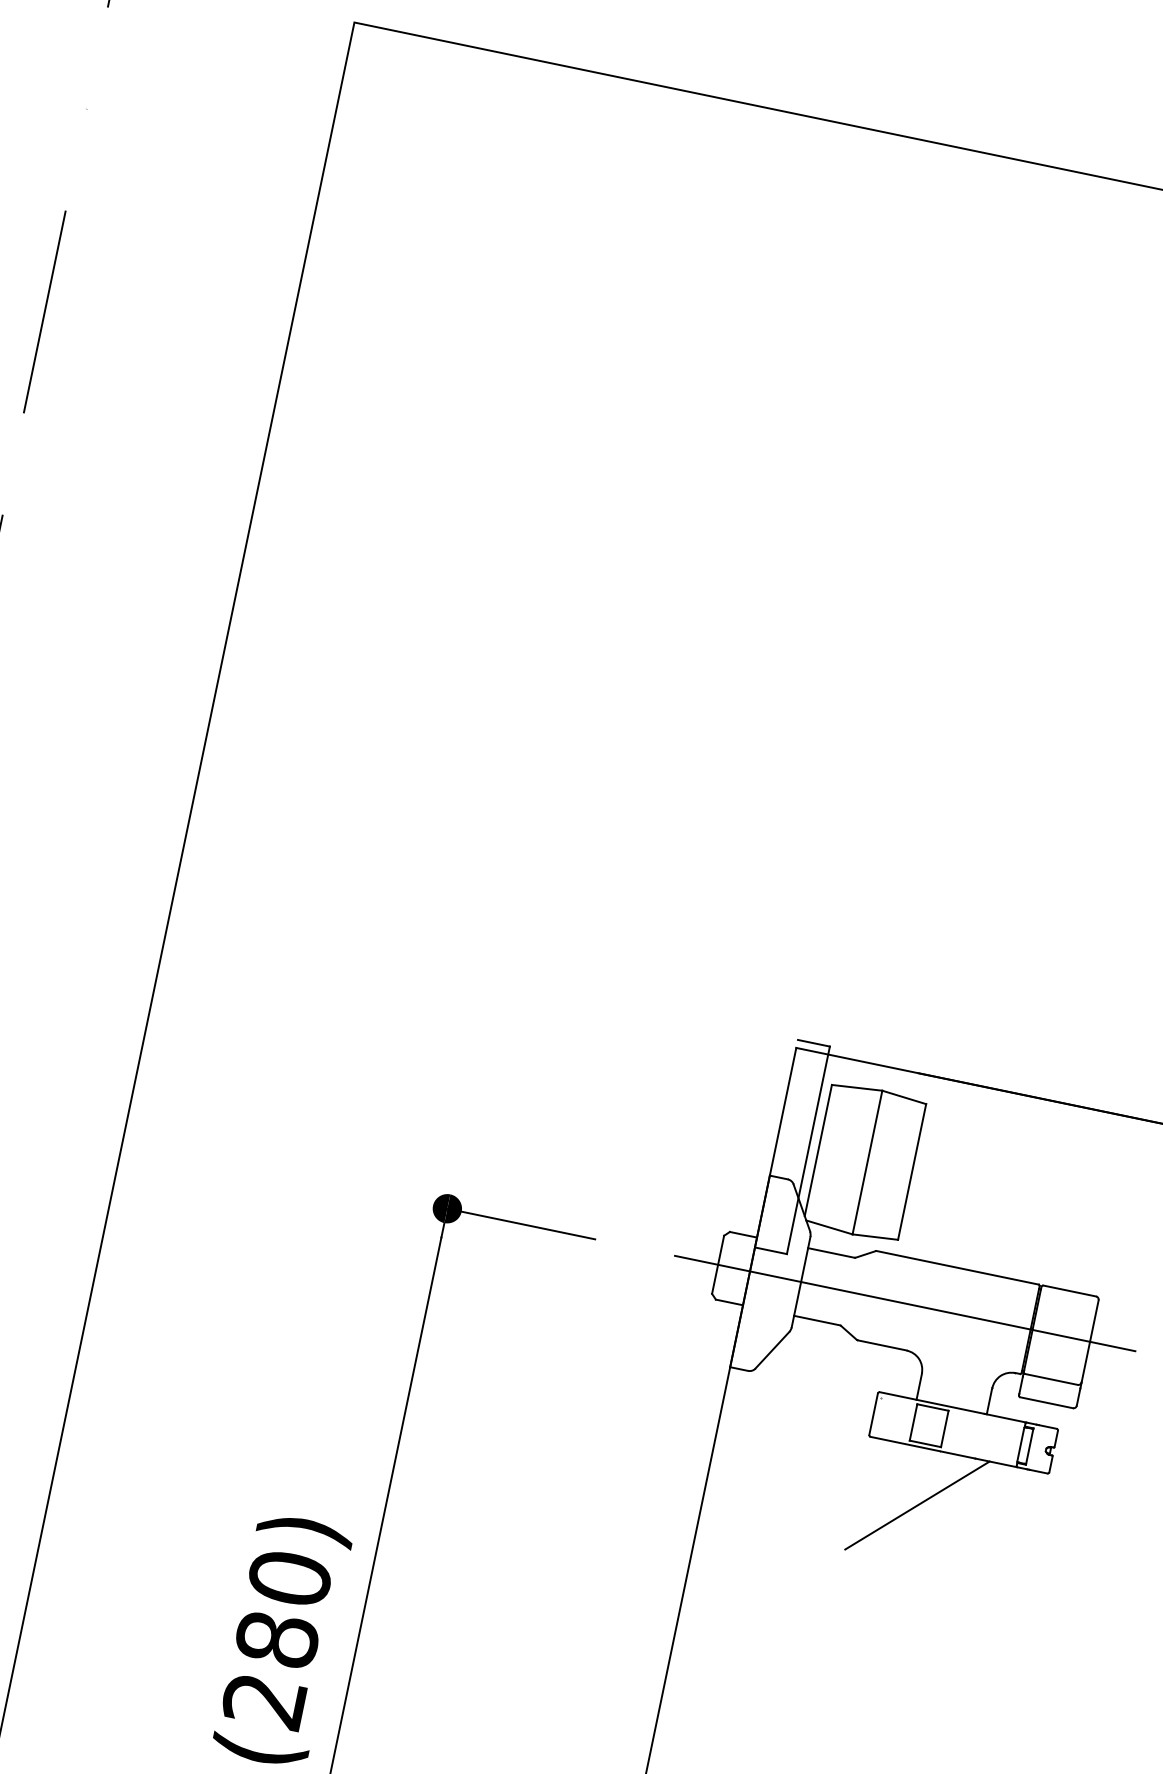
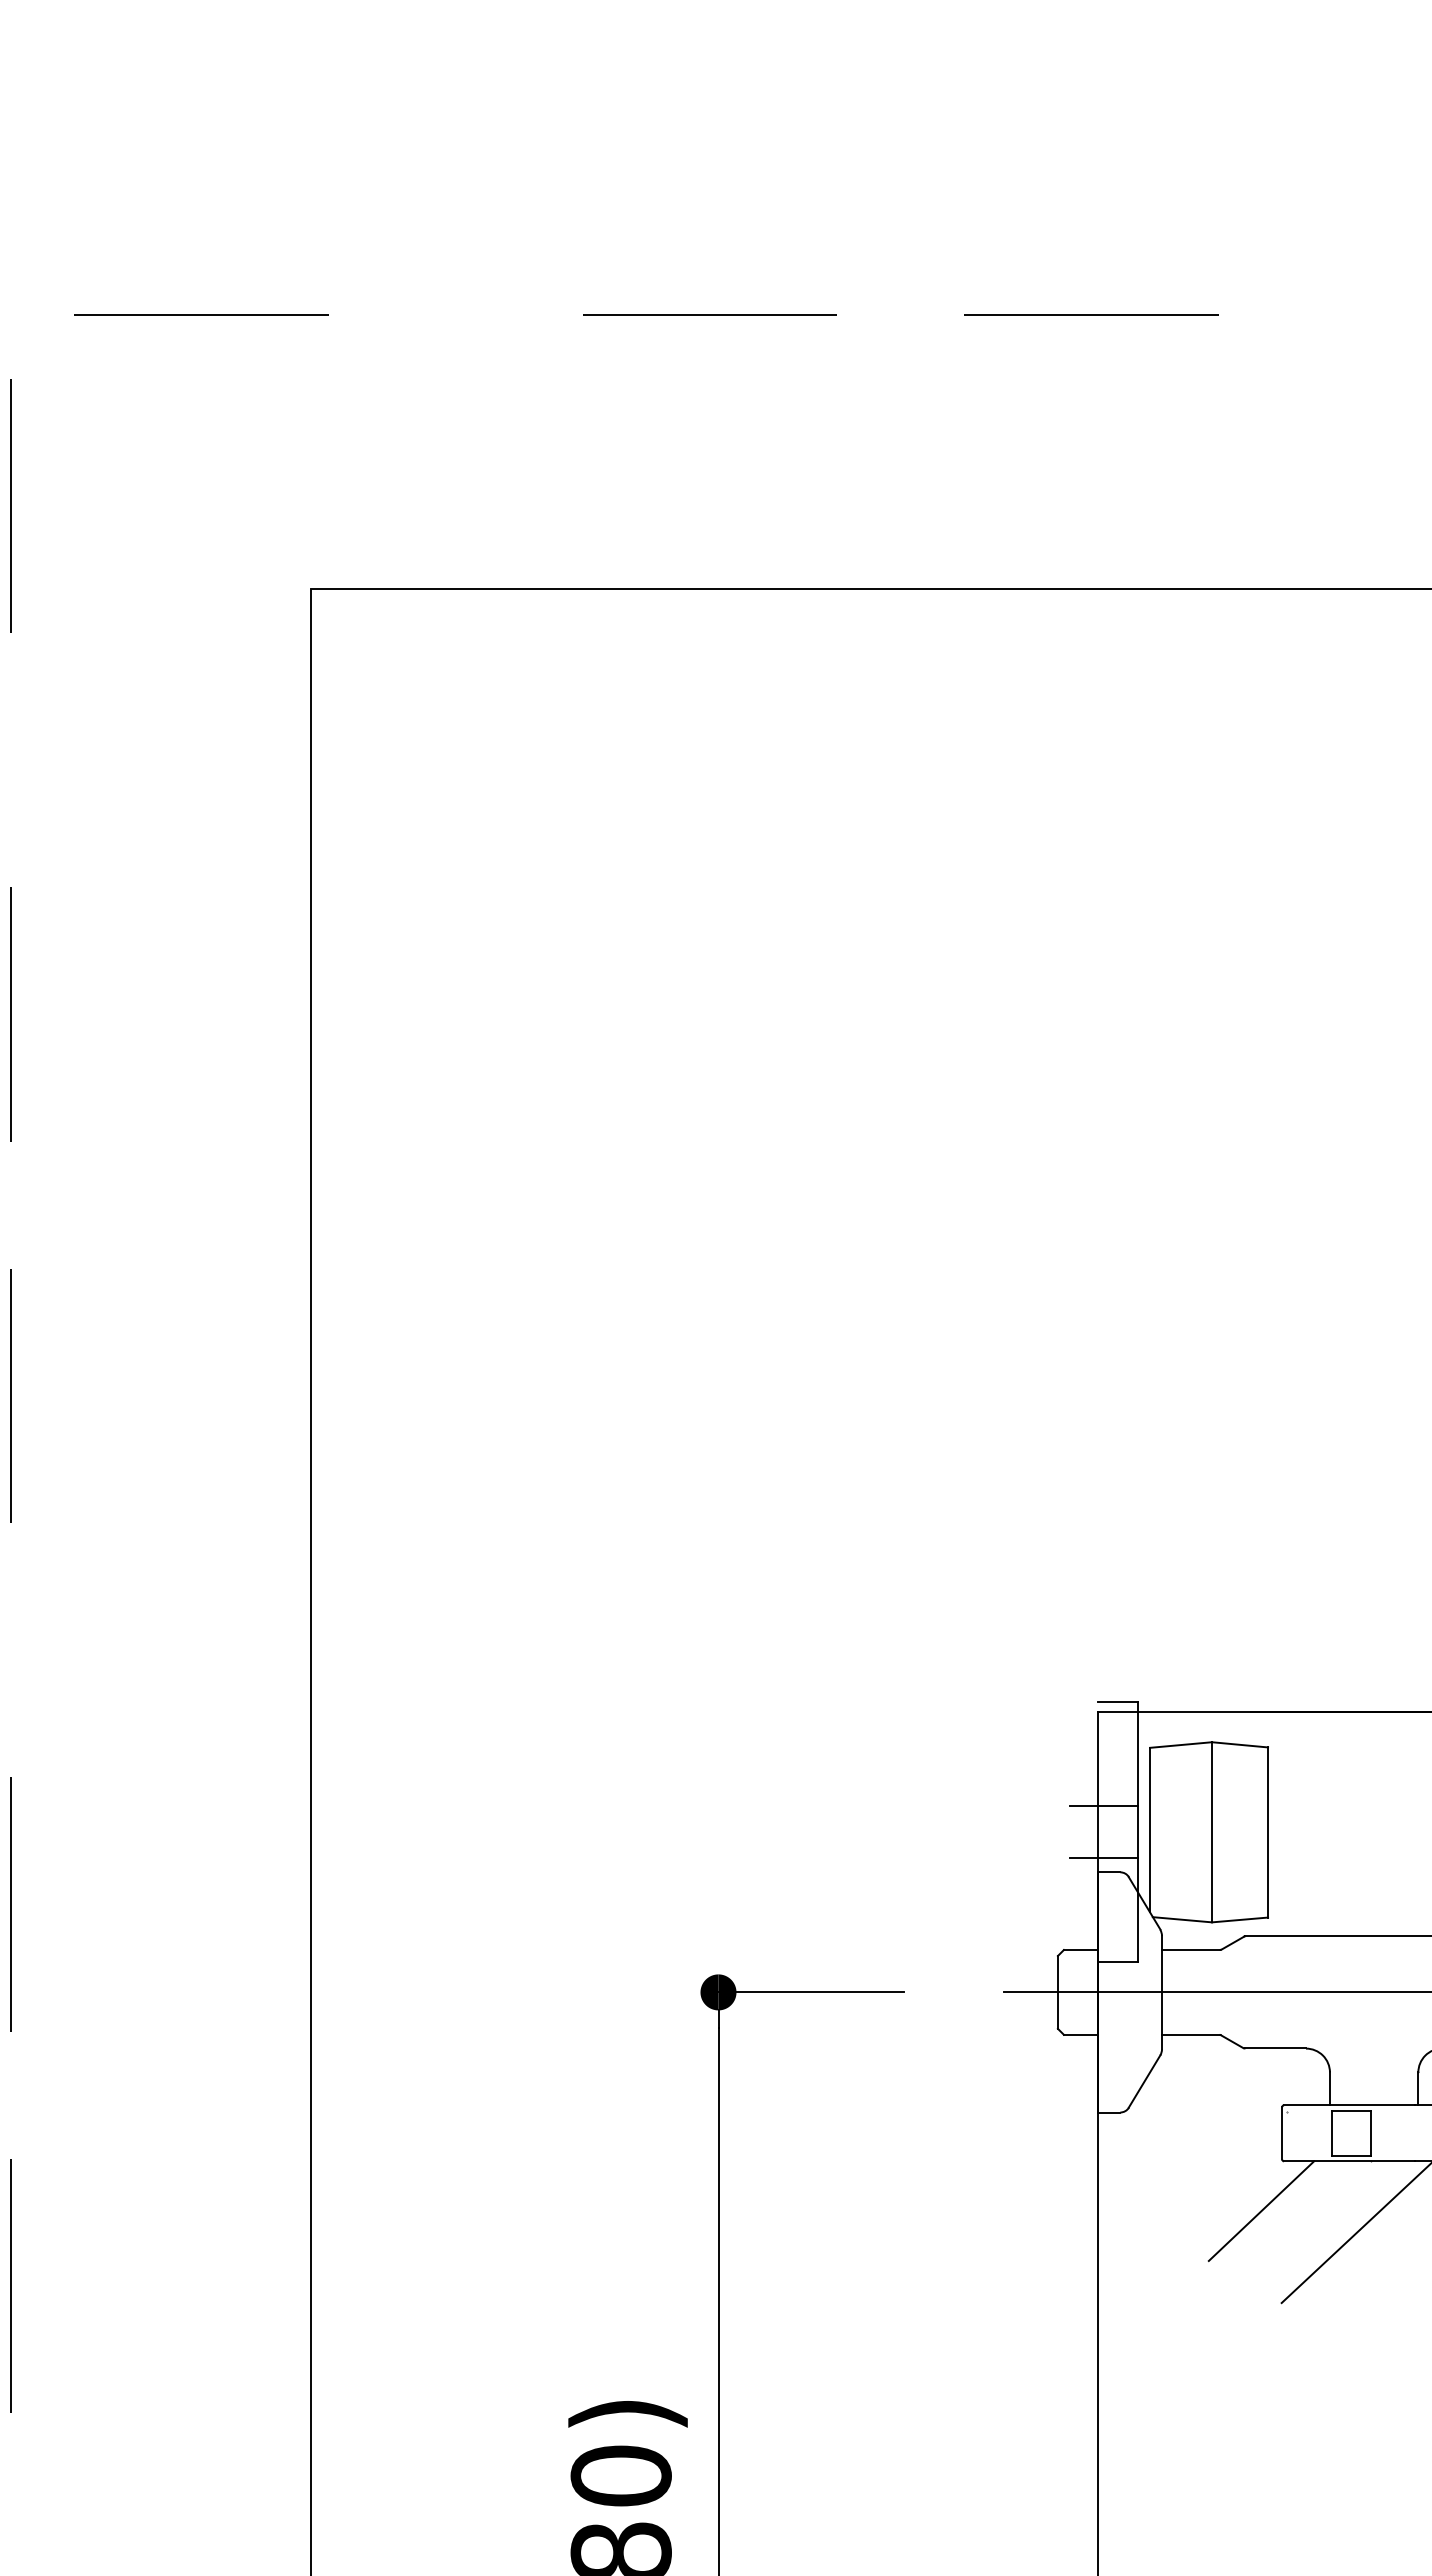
line: (785, 1124) -> (1103, 1806), added
line: (776, 1165) -> (1103, 1858), added
line: (844, 1473) -> (1261, 2211), added

